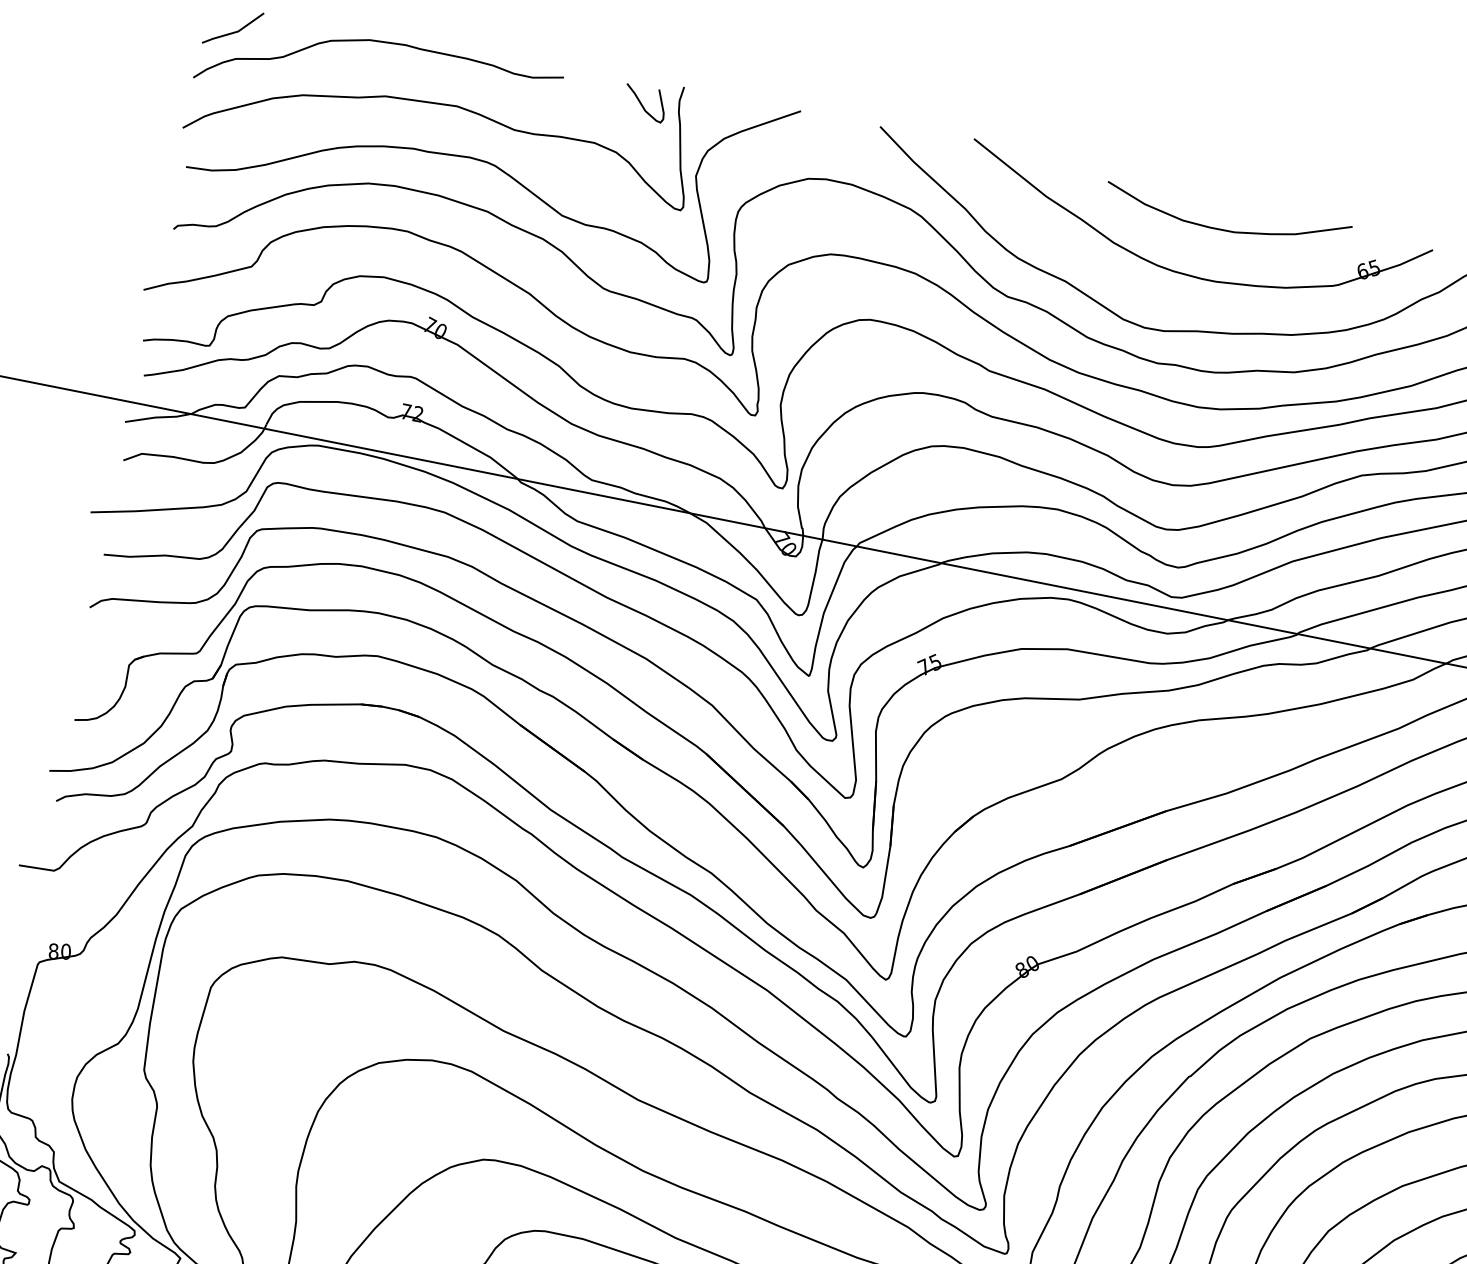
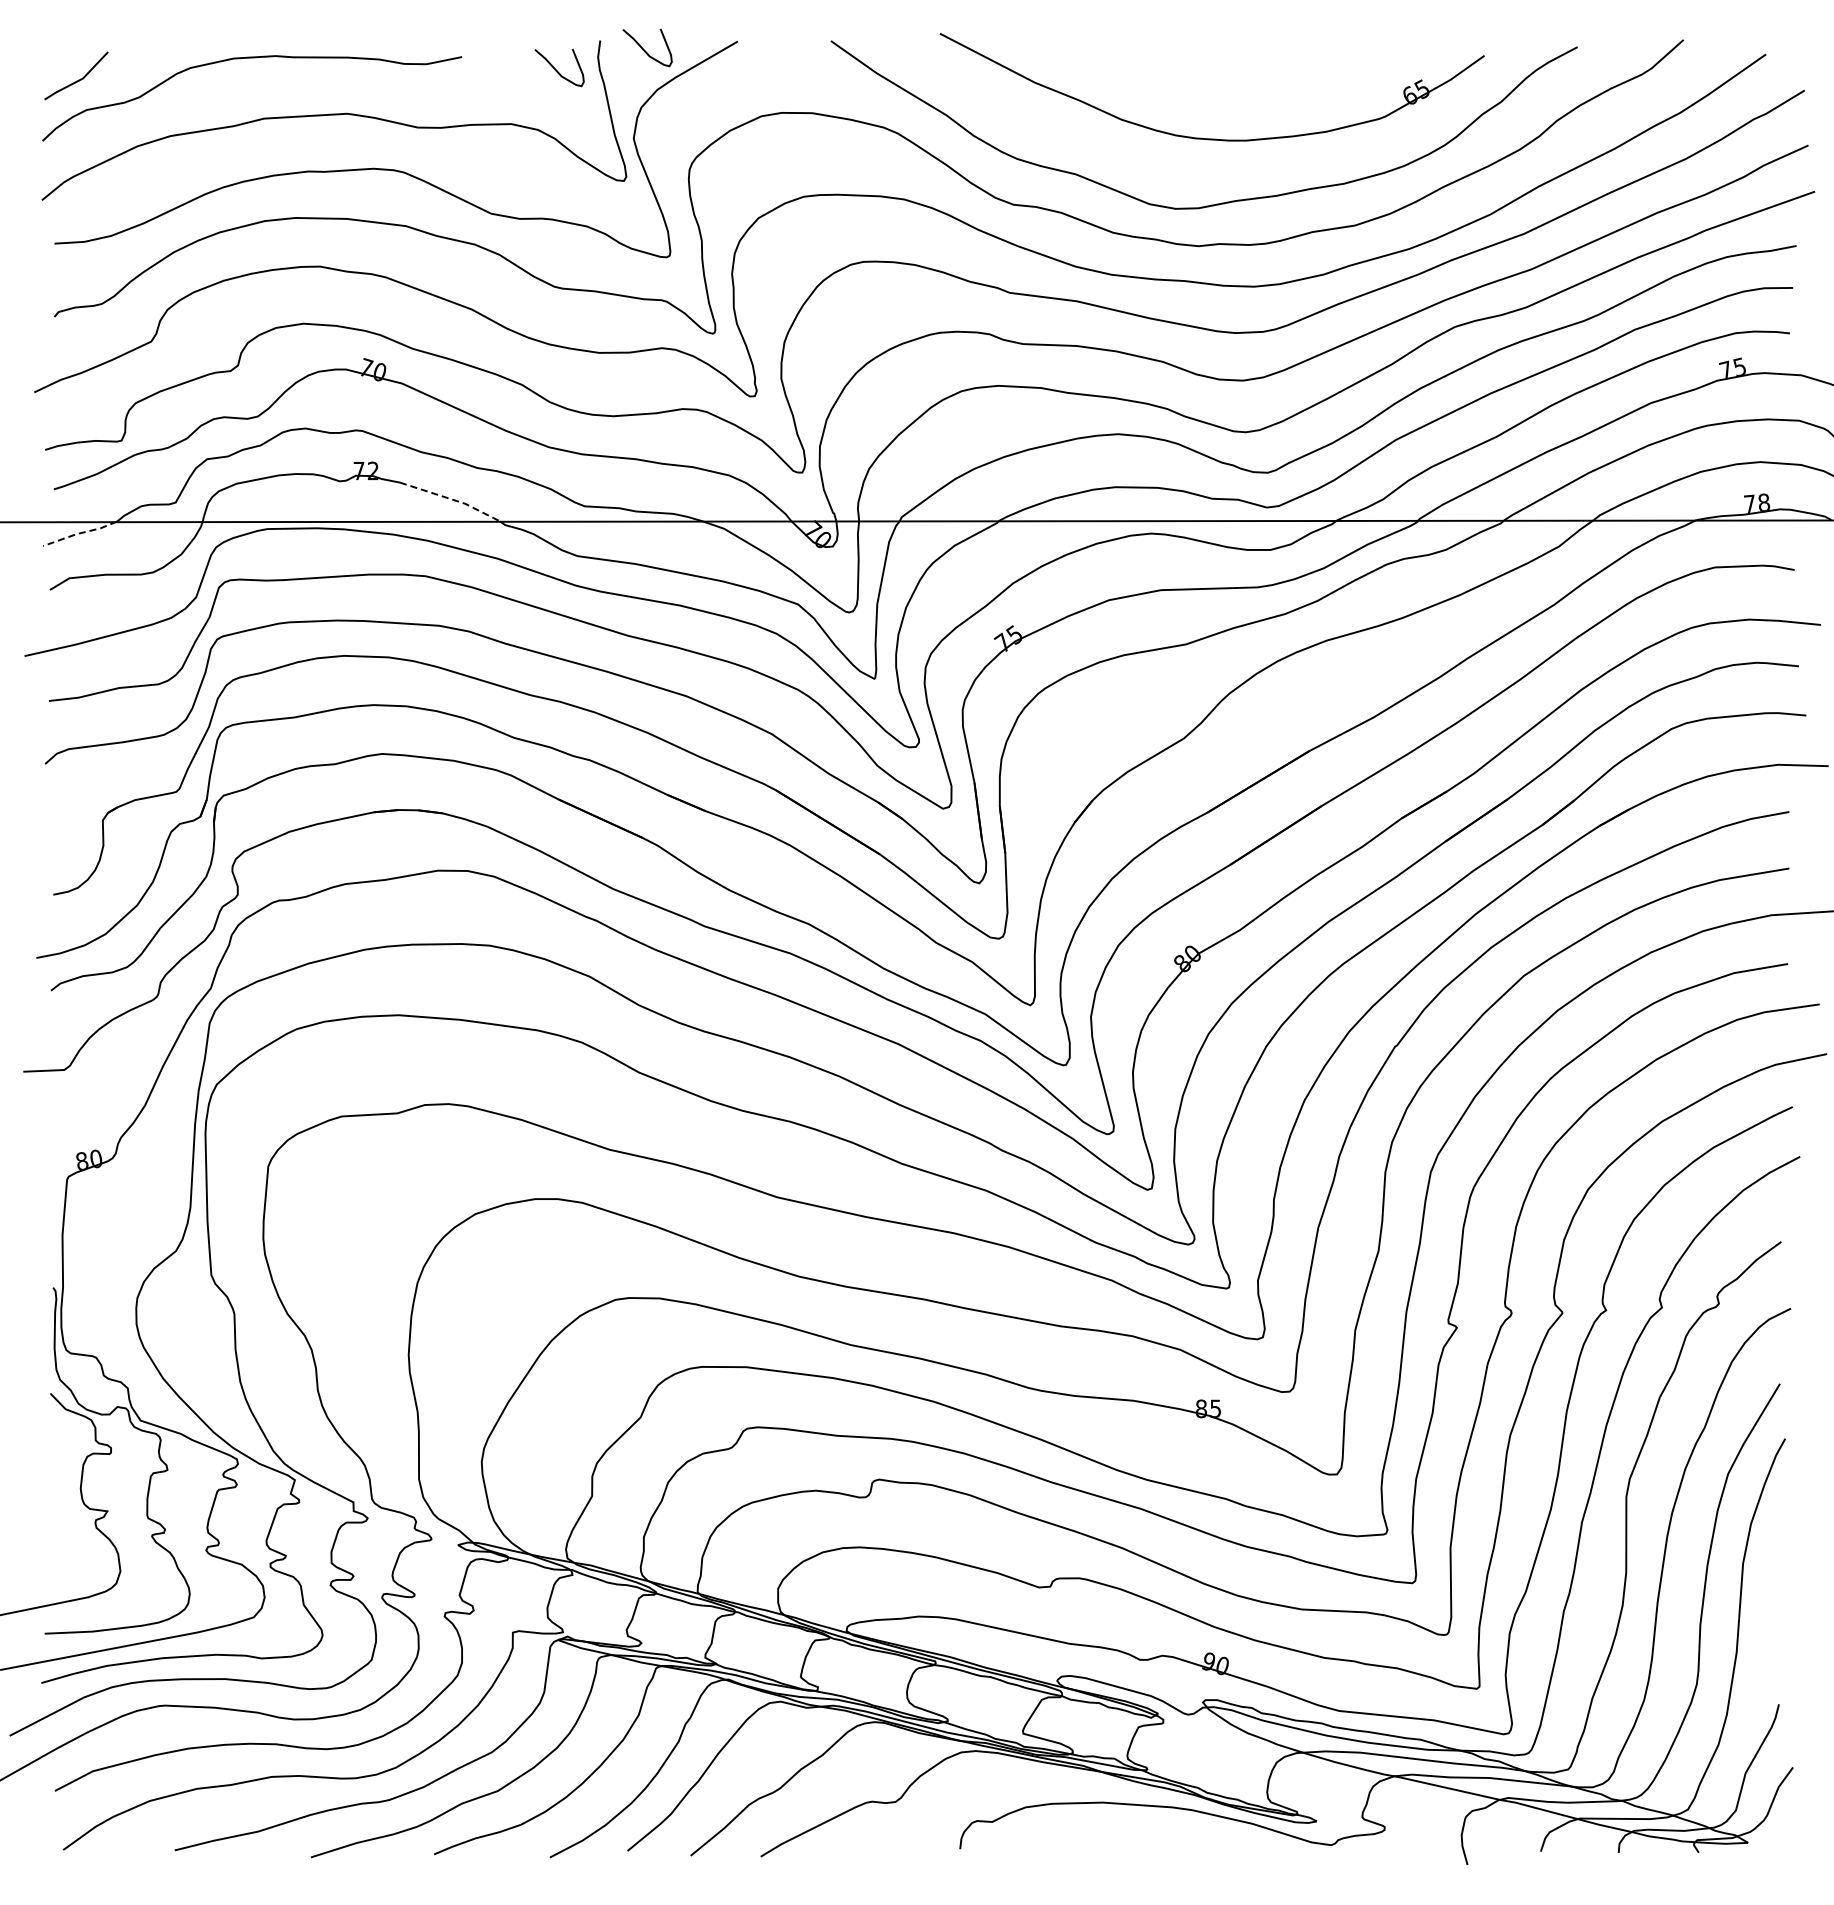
curve: (720, 102) -> (644, 49), added
curve: (1225, 229) -> (1244, 79), removed
line: (158, 417) -> (79, 533), solid -> dashed
line: (480, 451) -> (452, 499), solid -> dashed

